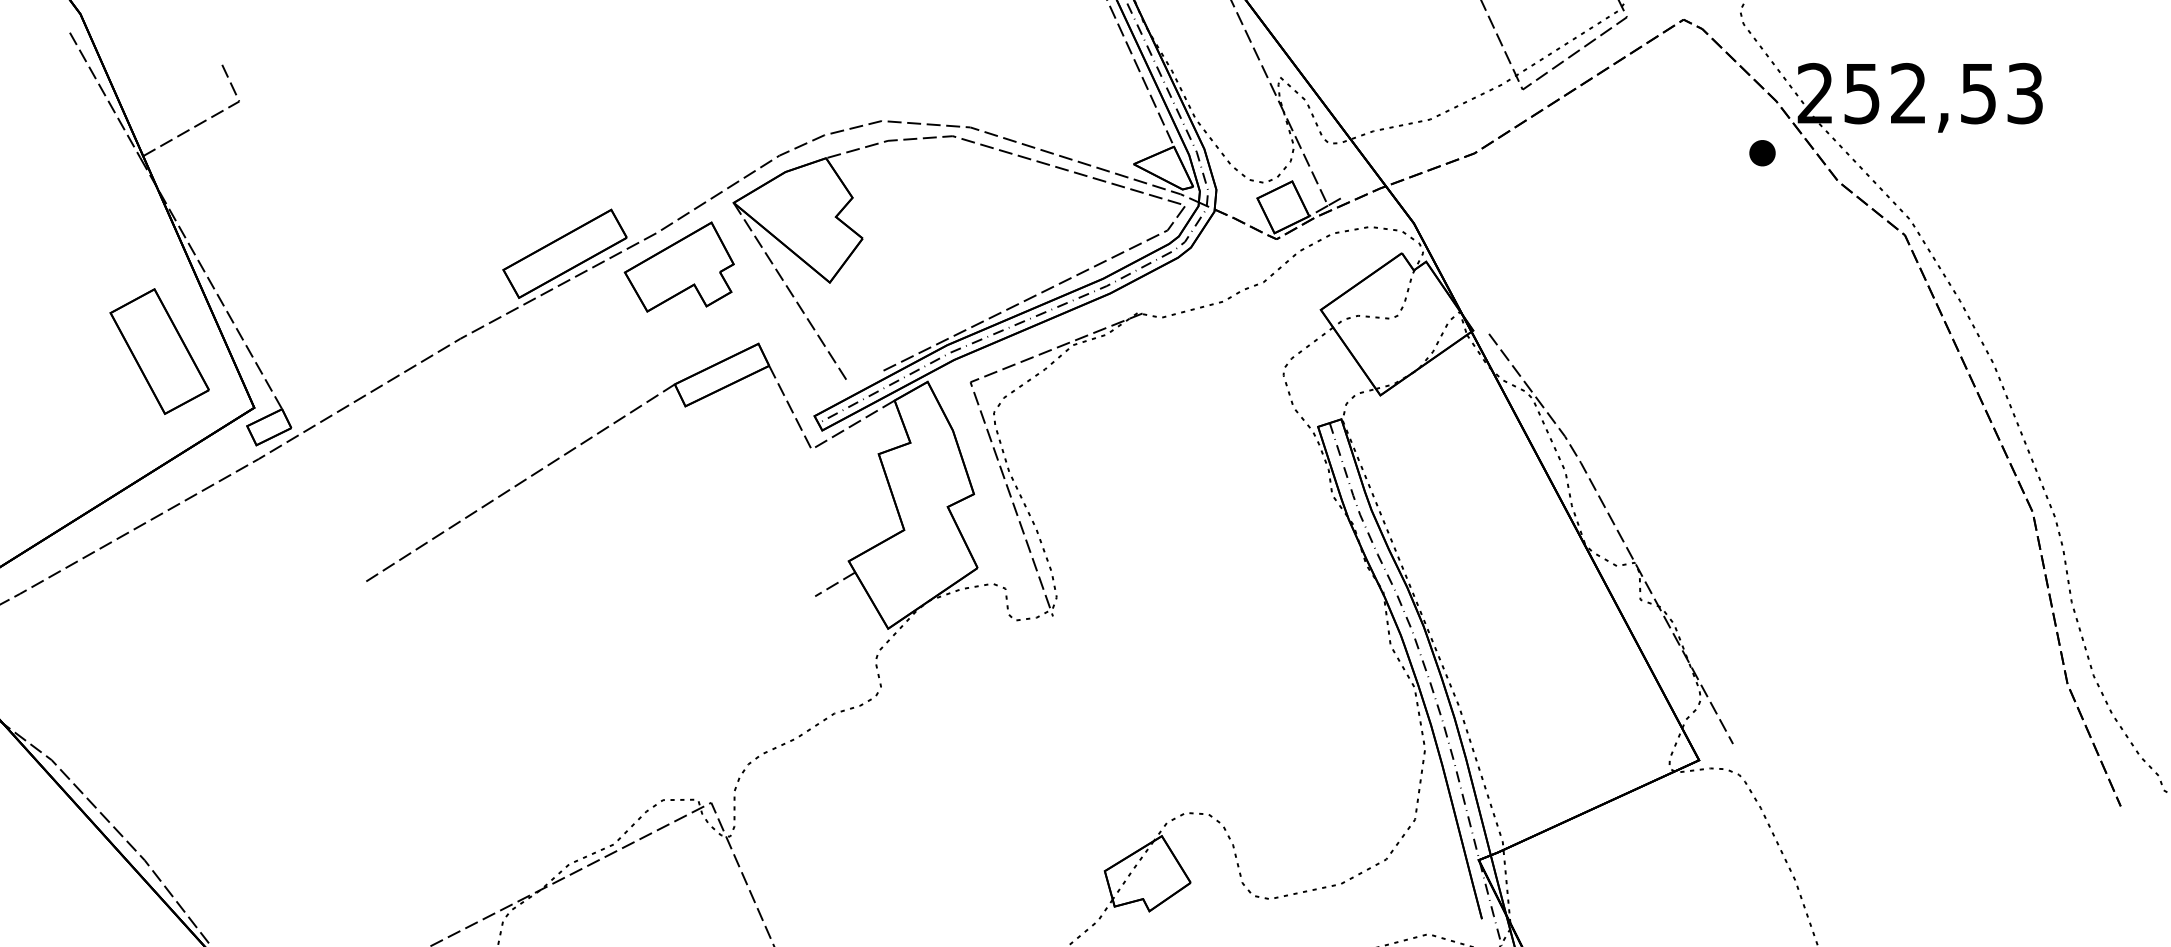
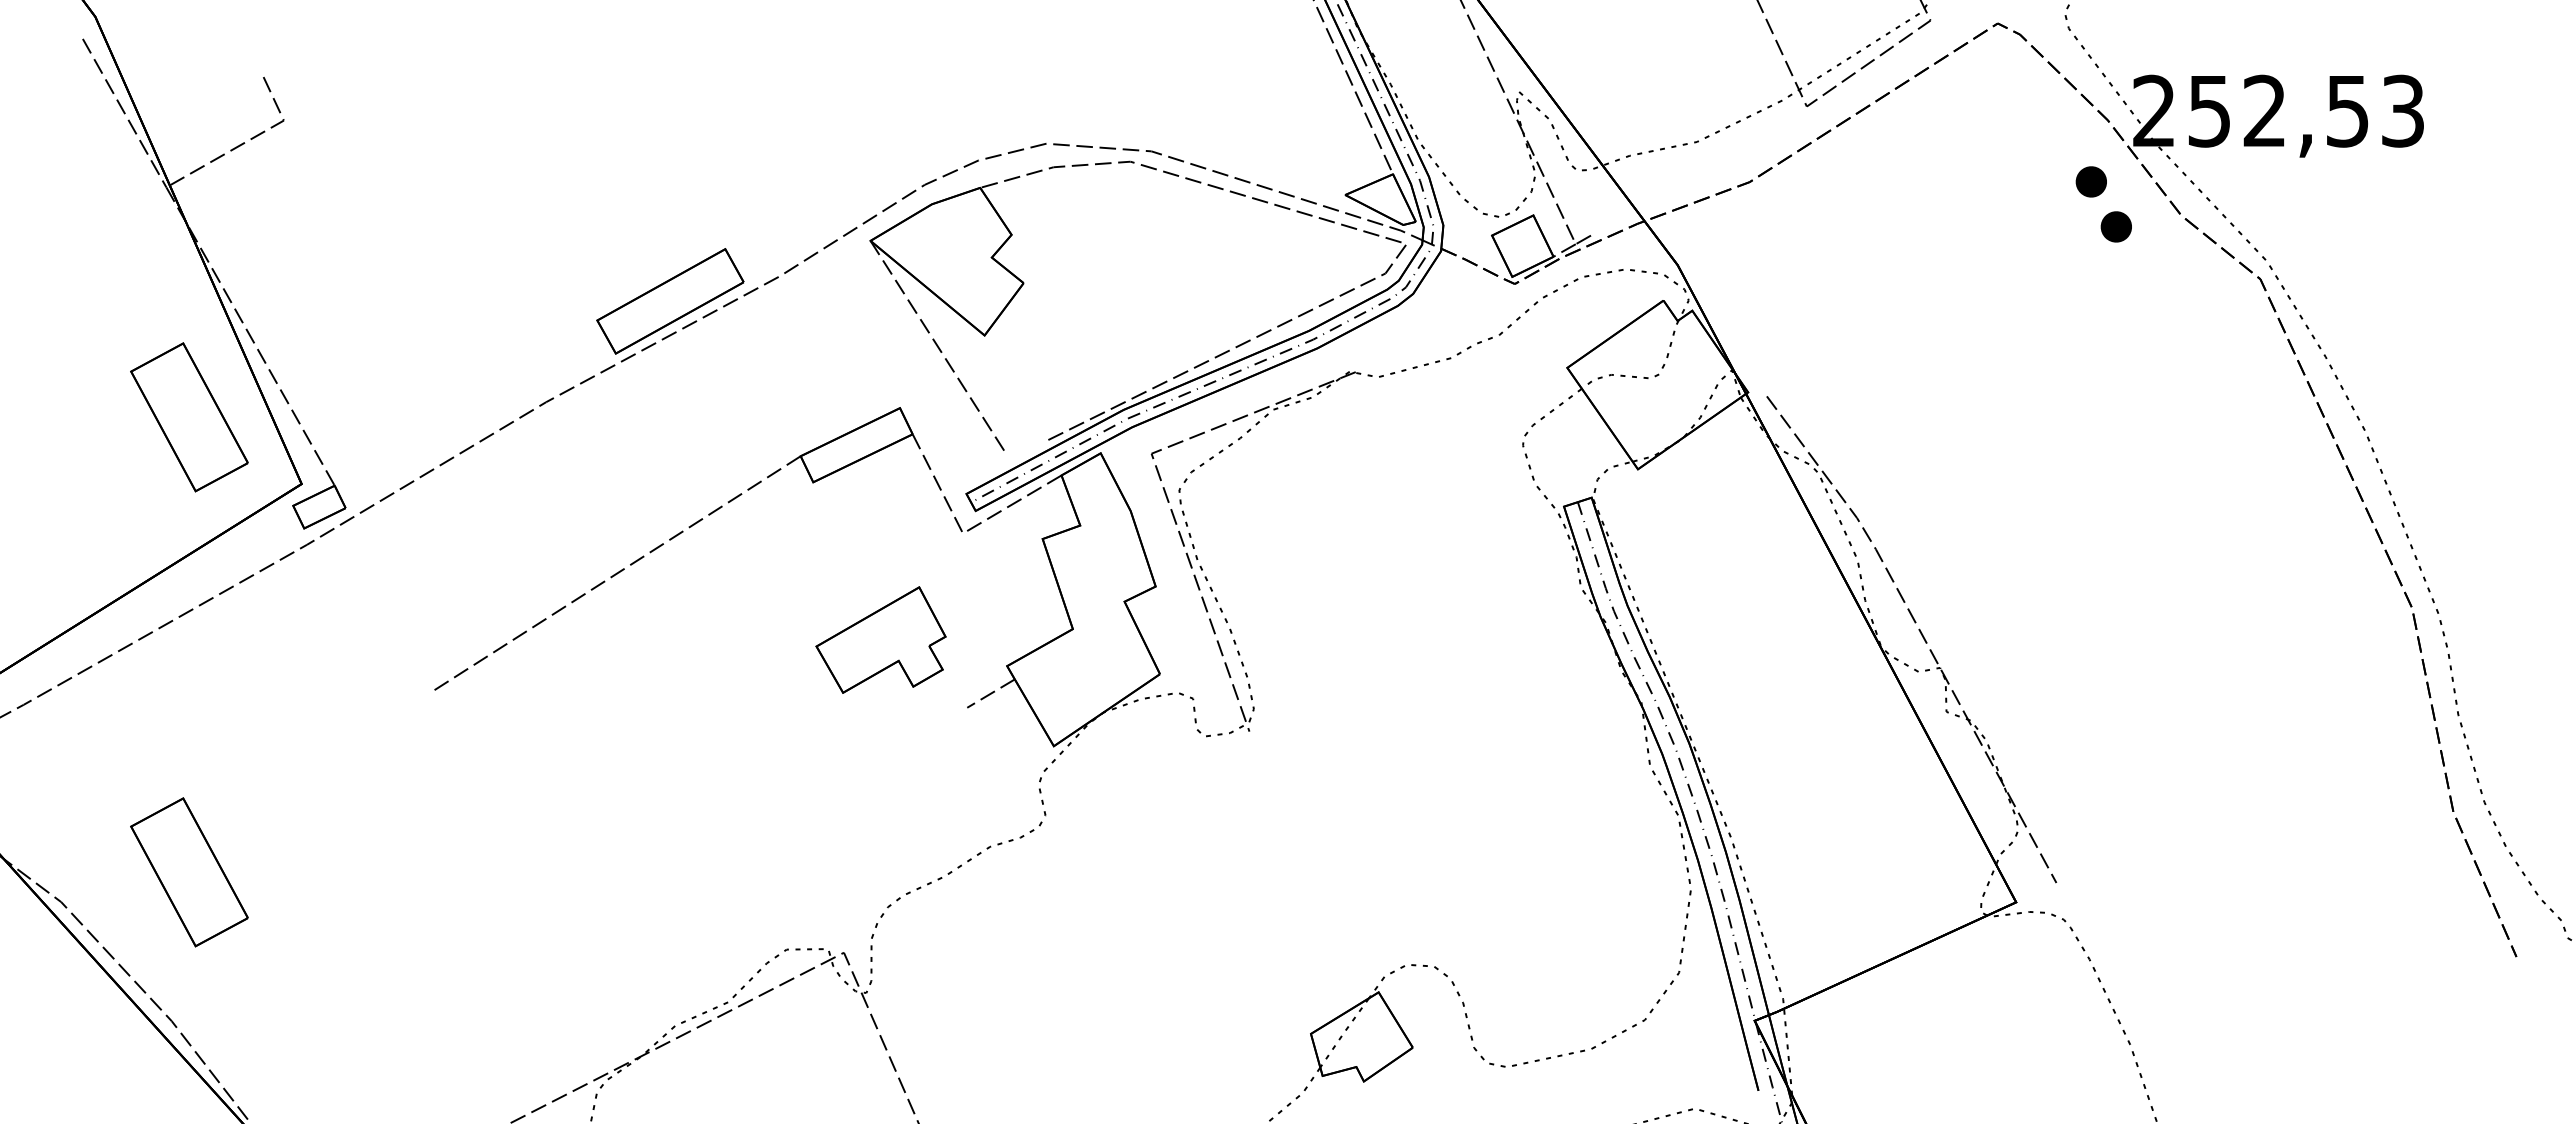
part: (1782, 190) -> (2115, 226), added
part: (678, 266) -> (880, 639), moved
part: (159, 735) -> (189, 872), added

